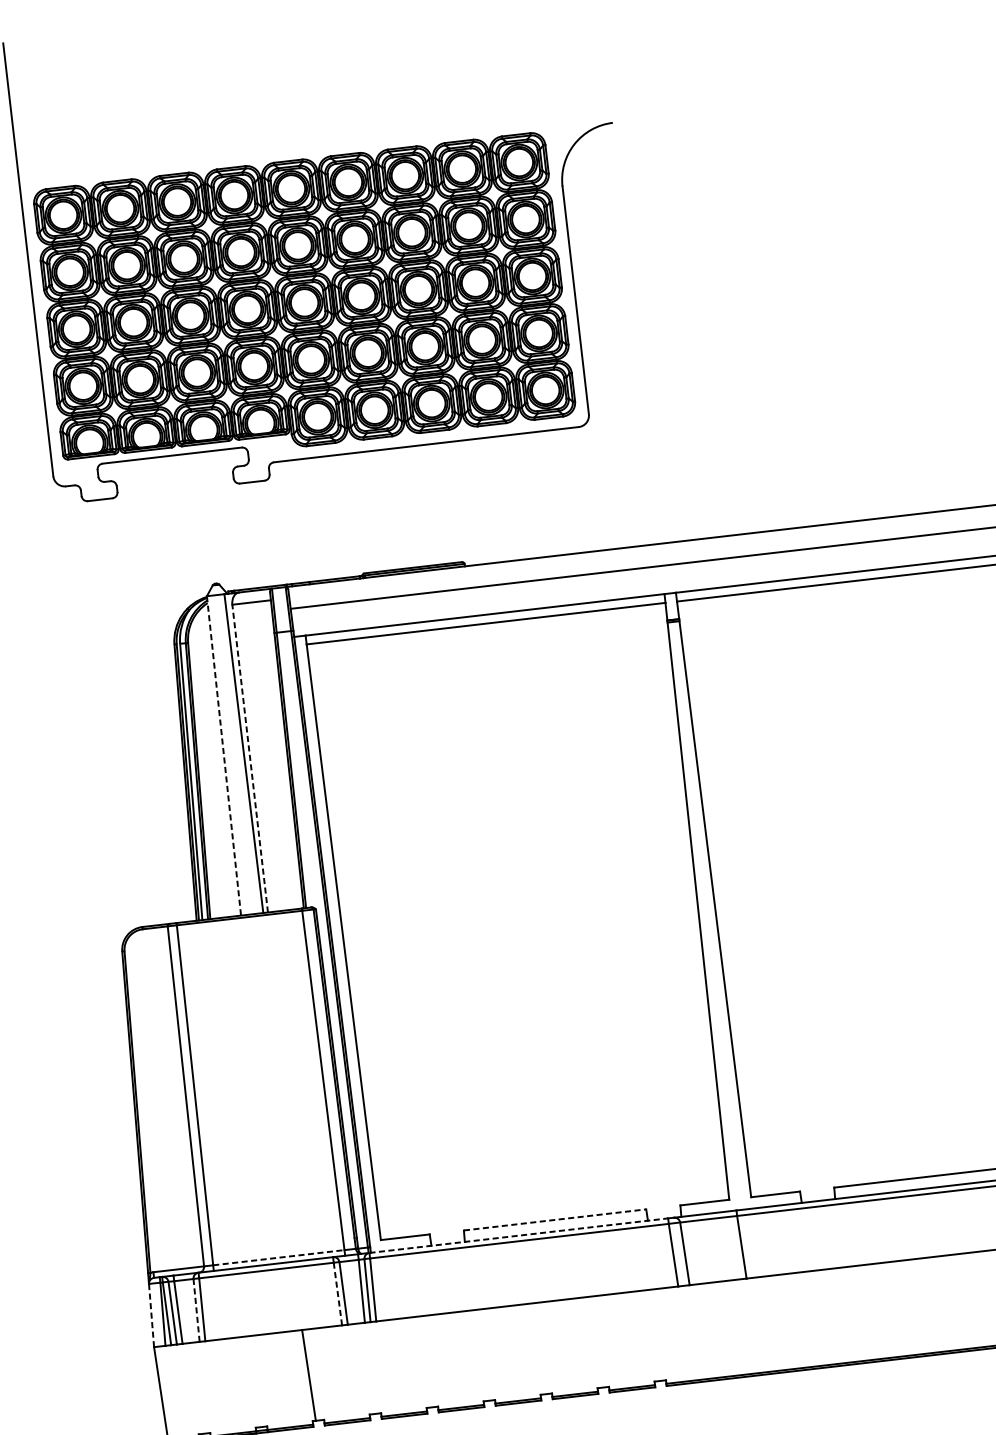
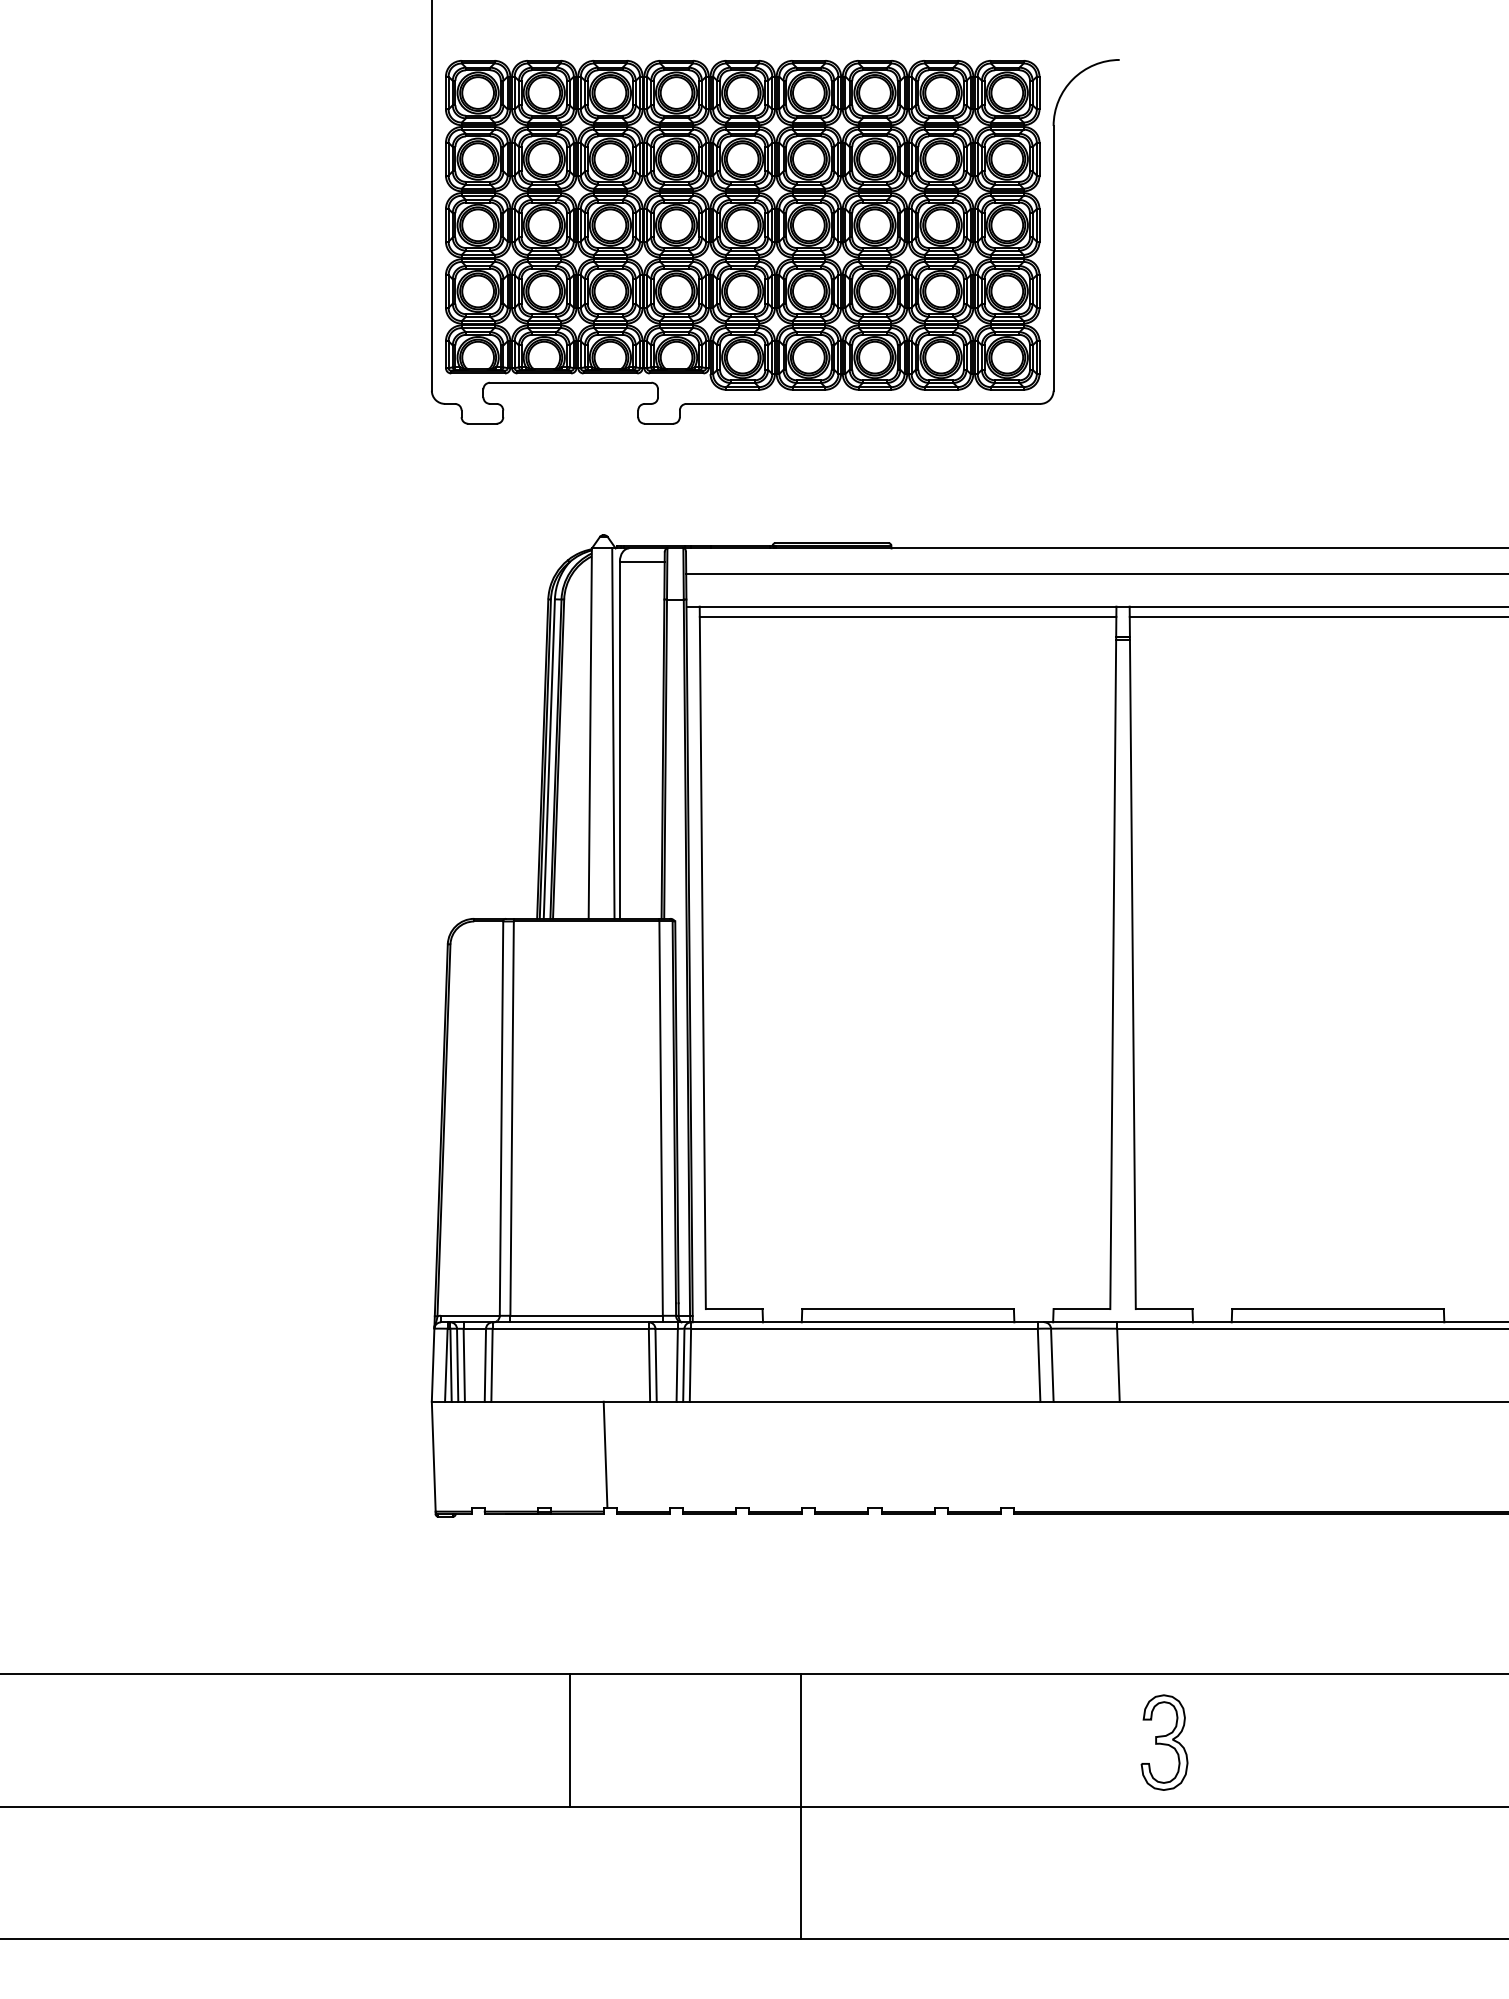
line: (224, 756) -> (590, 734), dashed -> solid
line: (249, 758) -> (619, 740), dashed -> solid
line: (555, 1220) -> (908, 1309), dashed -> solid
line: (518, 1235) -> (864, 1322), dashed -> solid
line: (279, 1257) -> (587, 1315), dashed -> solid
line: (337, 1293) -> (649, 1364), dashed -> solid
line: (196, 1309) -> (485, 1364), dashed -> solid
line: (151, 1315) -> (433, 1365), dashed -> solid

